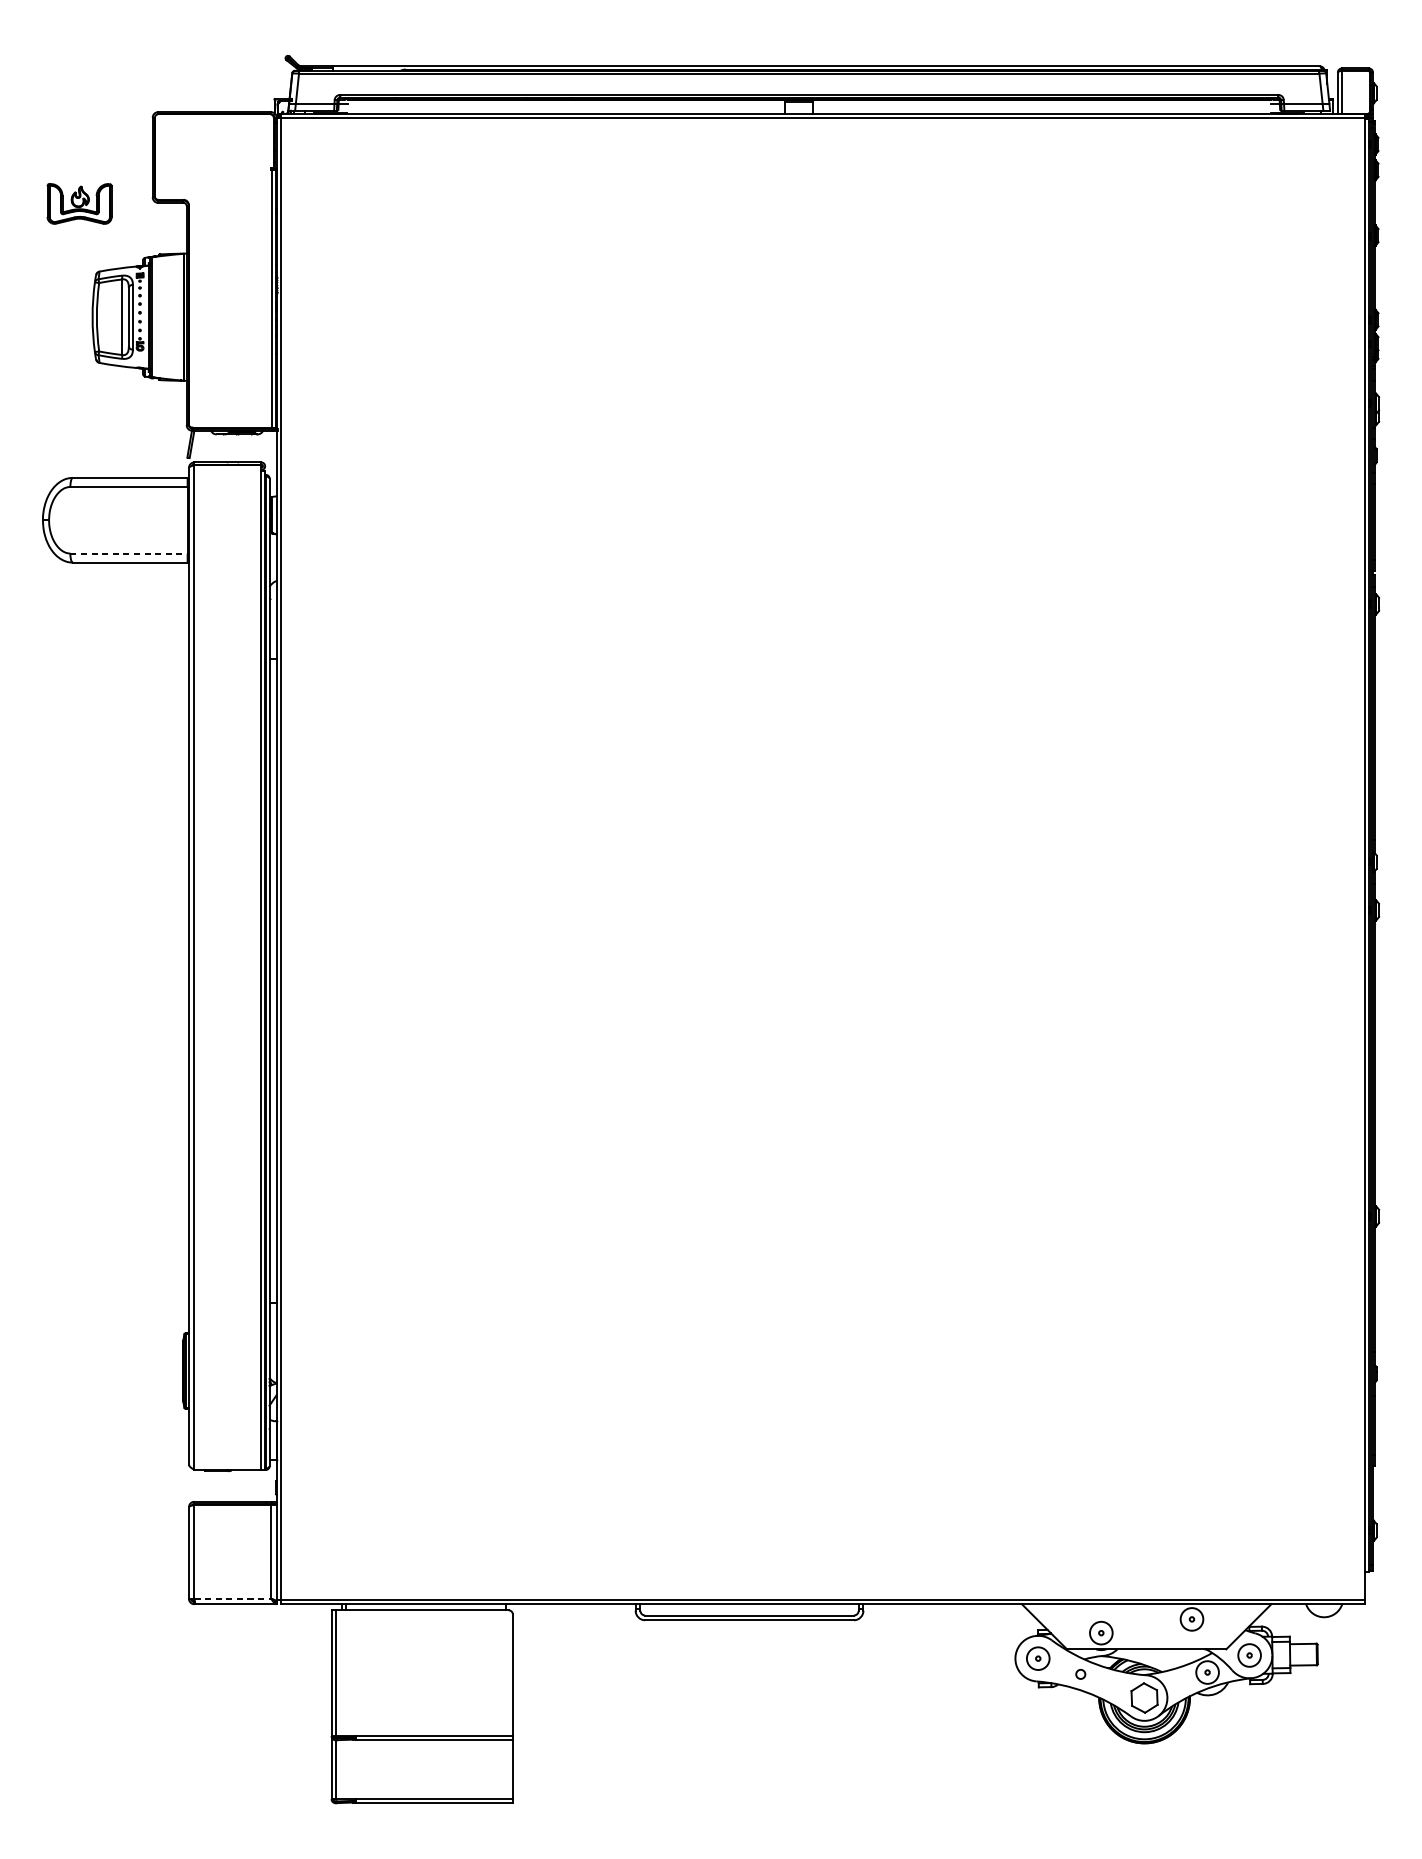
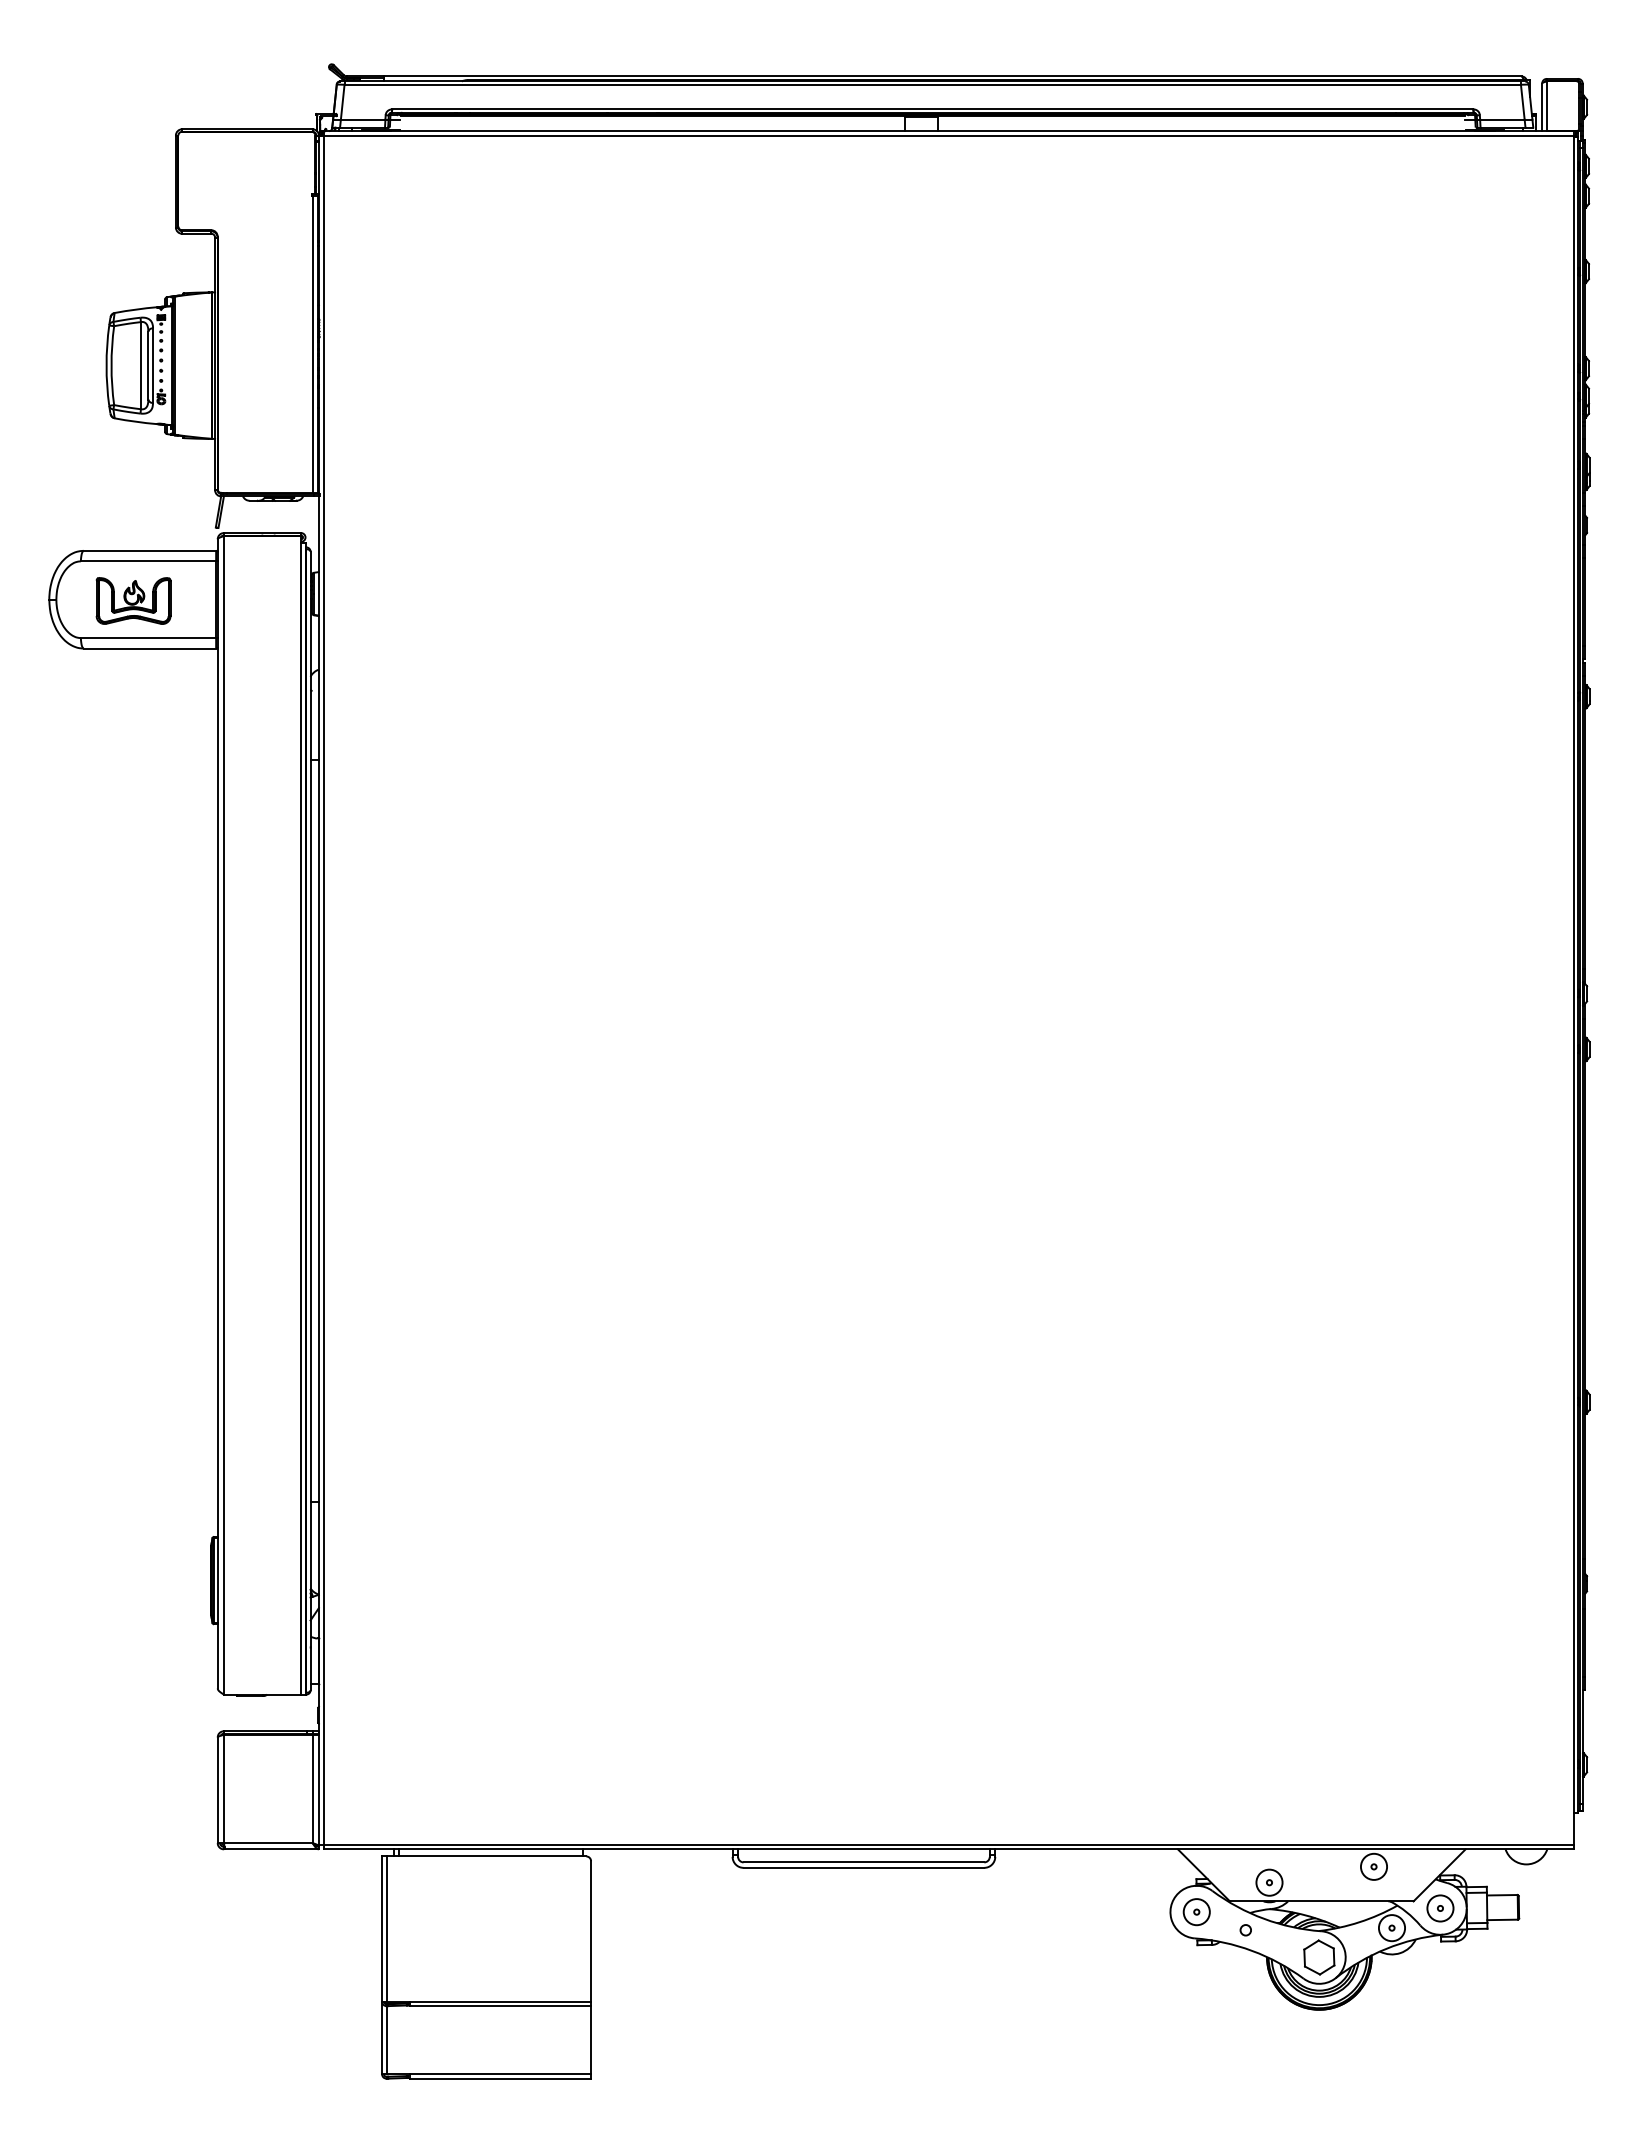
part: (79, 203) -> (133, 600), moved
line: (128, 553) -> (148, 638), dashed -> solid
line: (233, 1599) -> (268, 1843), dashed -> solid

